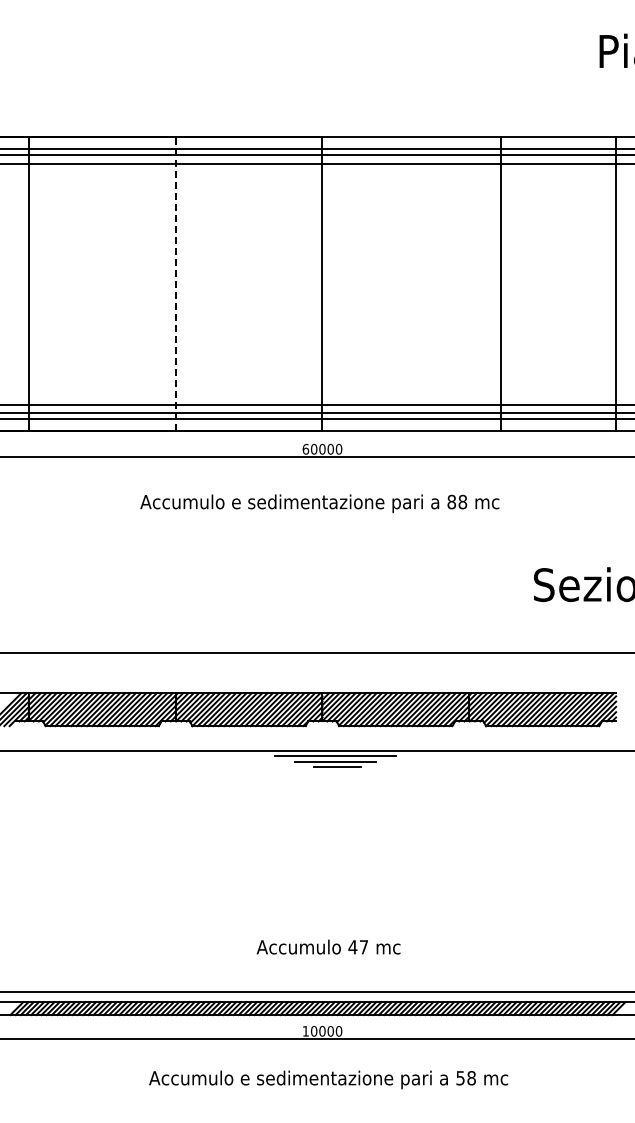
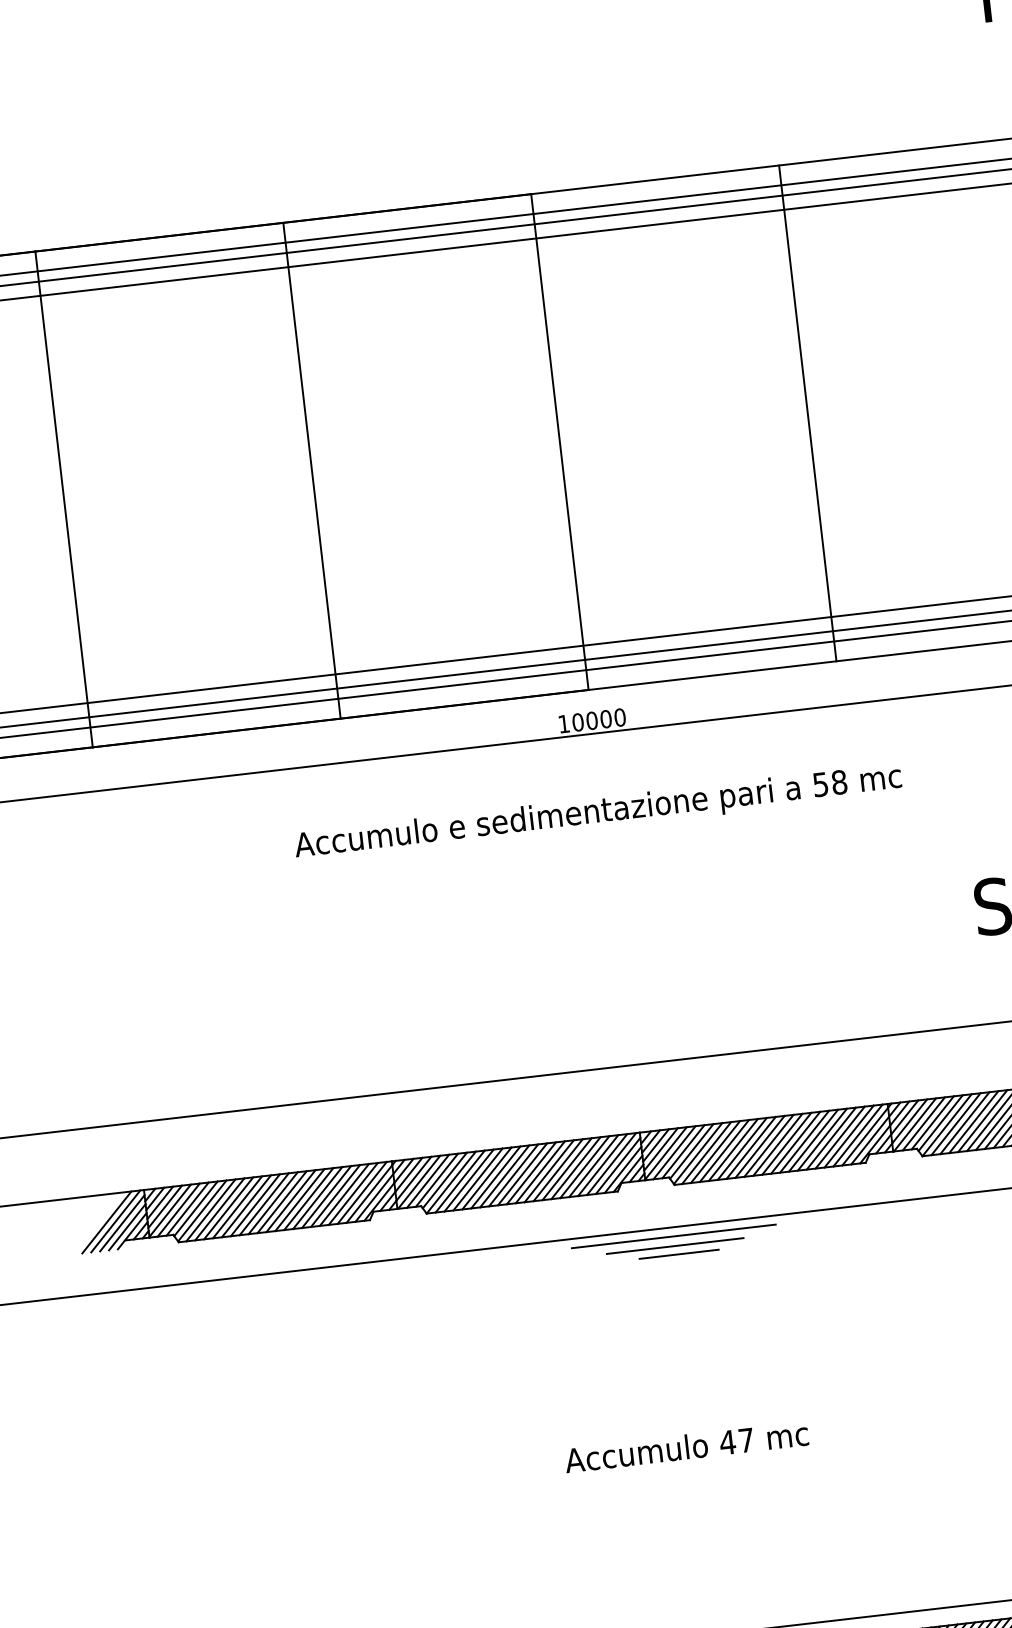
line: (175, 284) -> (311, 471), dashed -> solid
line: (501, 284) -> (808, 413), moved
text: (305, 448) -> (563, 722), 60000 -> 10000
text: (451, 501) -> (820, 783), 88 -> 58
text: (328, 946) -> (686, 1446), moved

